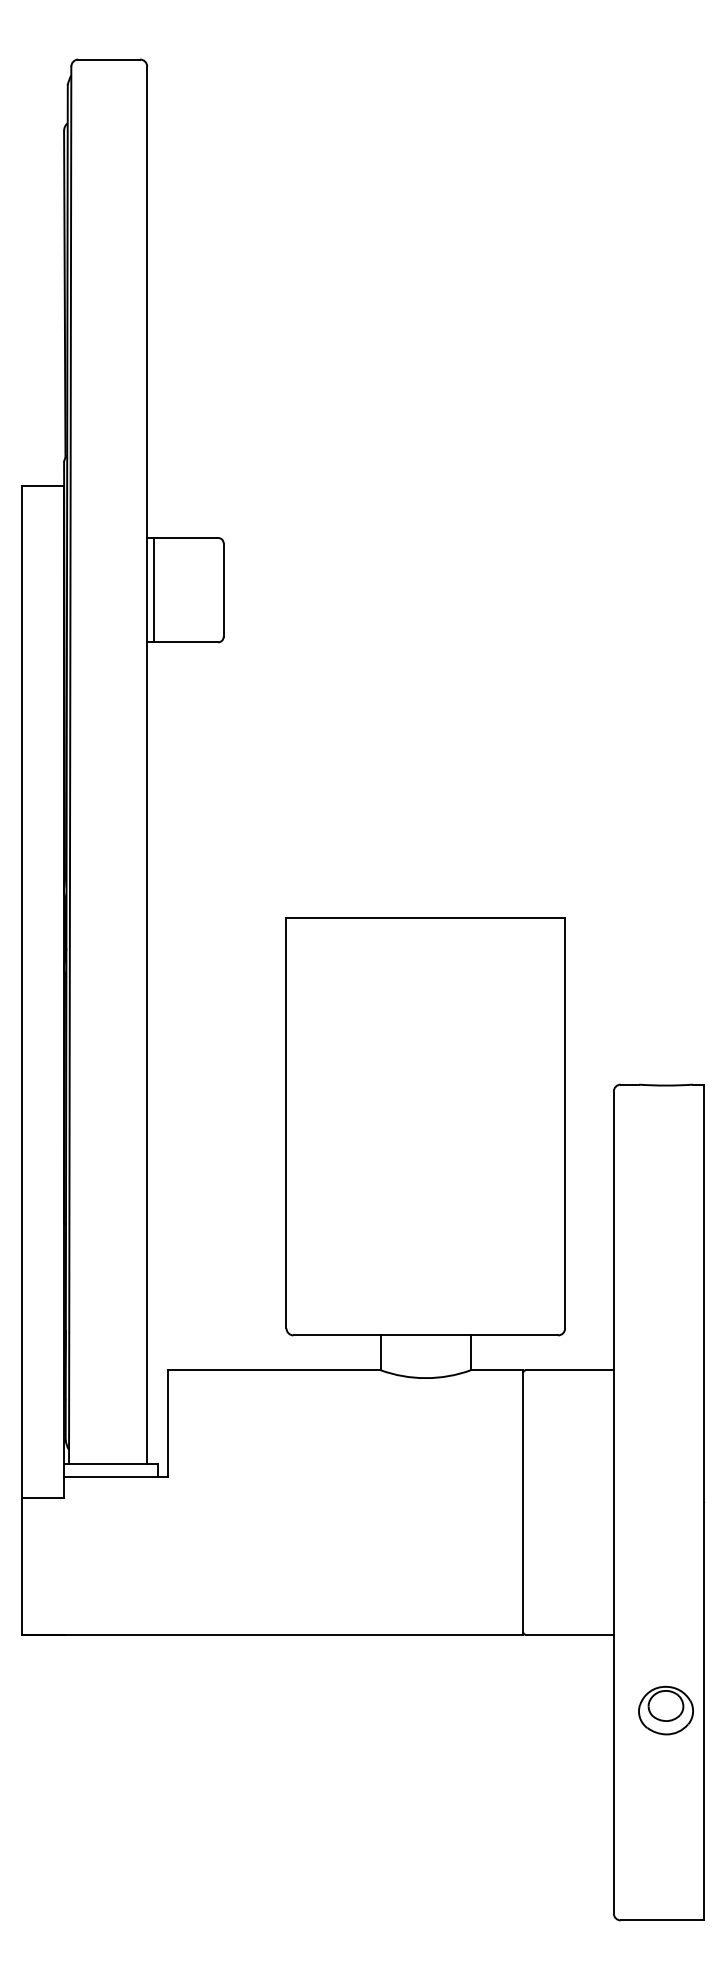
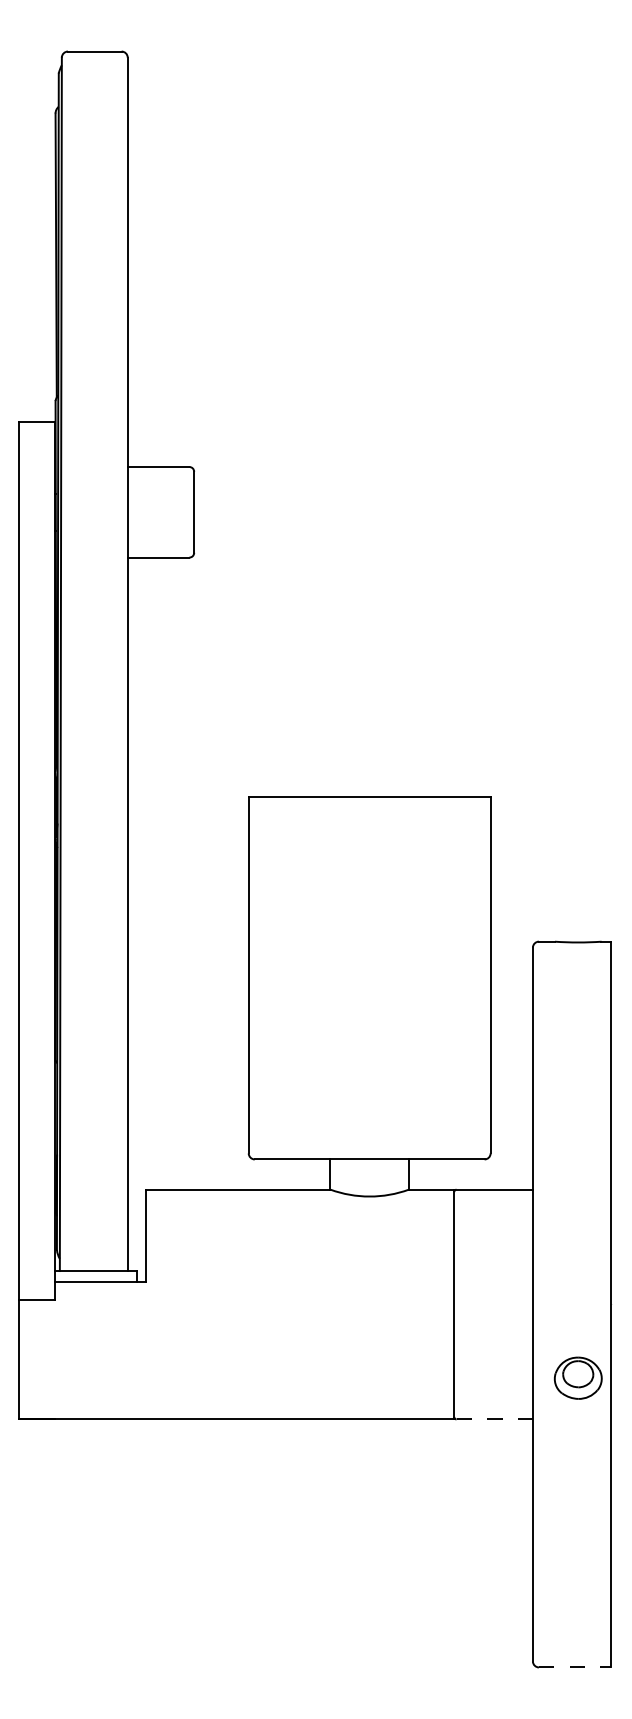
line: (153, 590) -> (133, 512), removed
line: (570, 1634) -> (495, 1419), solid -> dashed
part: (665, 1709) -> (577, 1377), moved
line: (662, 1920) -> (575, 1667), solid -> dashed

